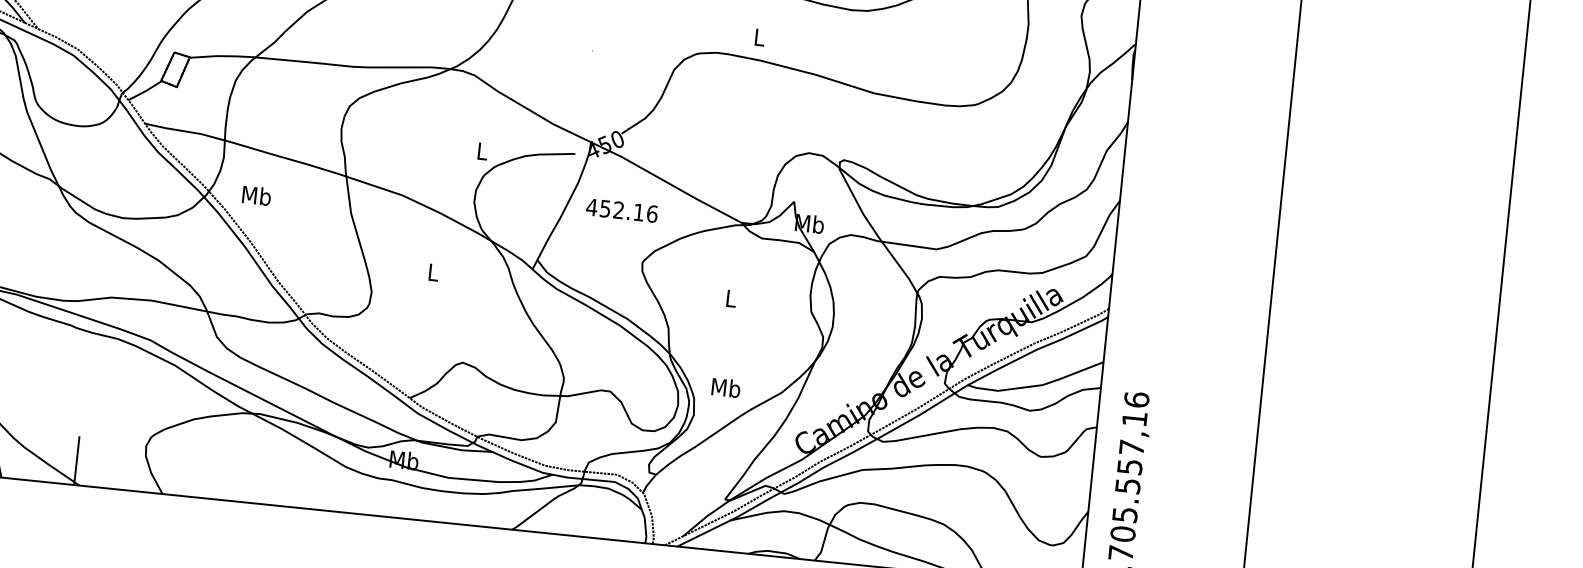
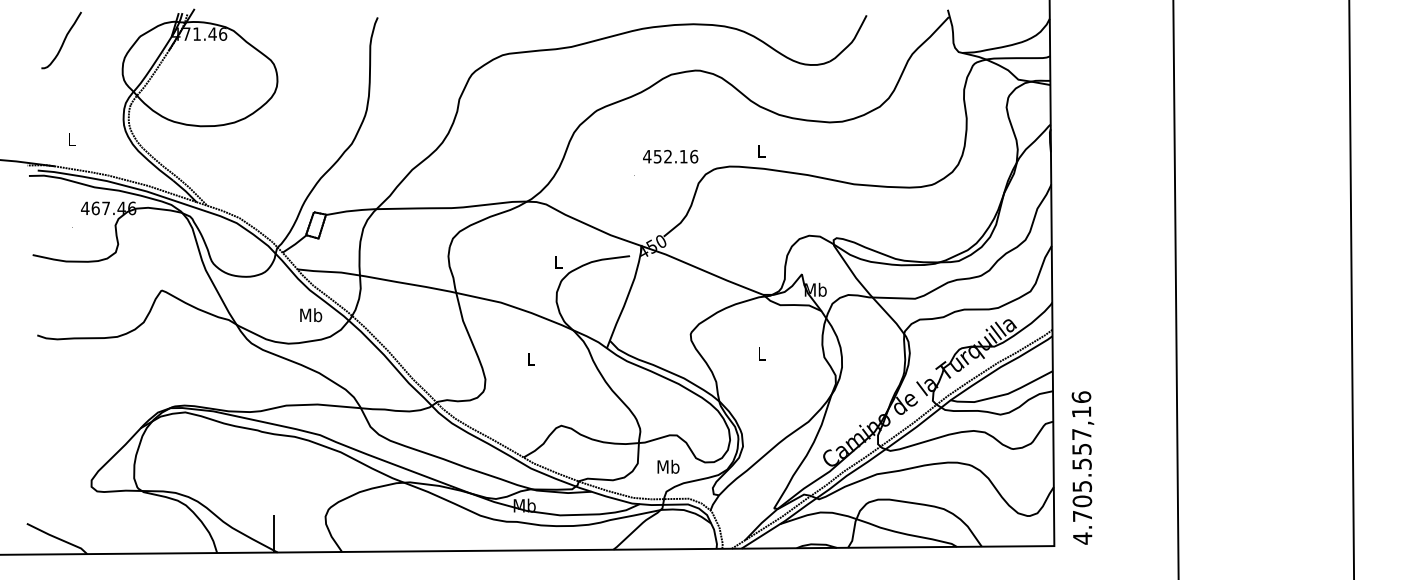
text: (257, 196) -> (311, 315), moved
text: (621, 210) -> (670, 156), moved
text: (726, 387) -> (668, 466), moved

